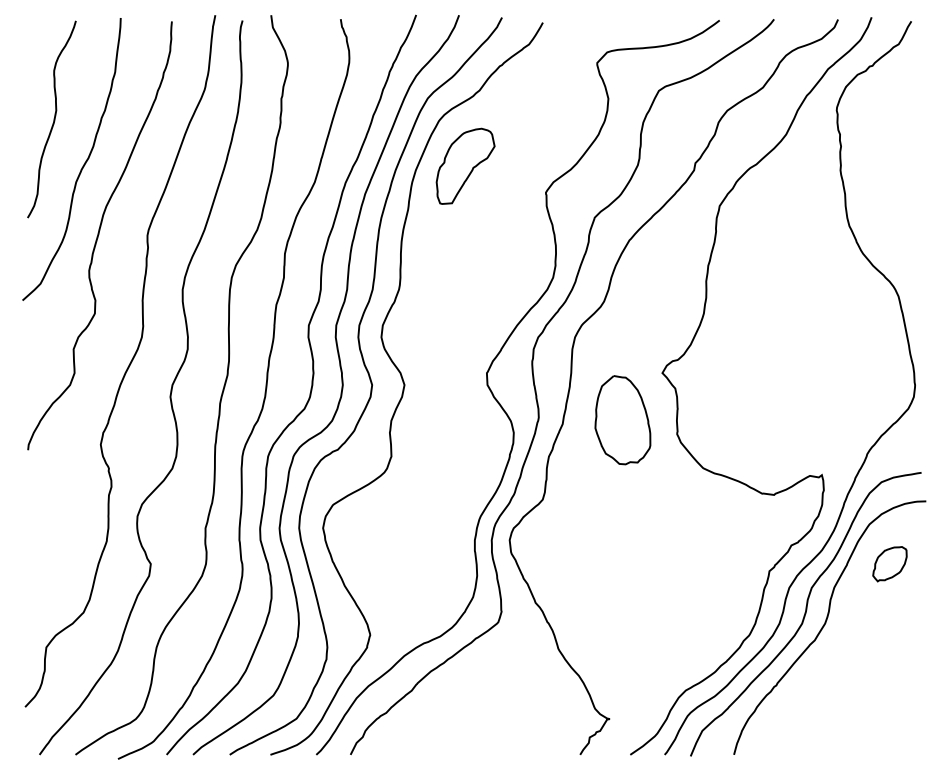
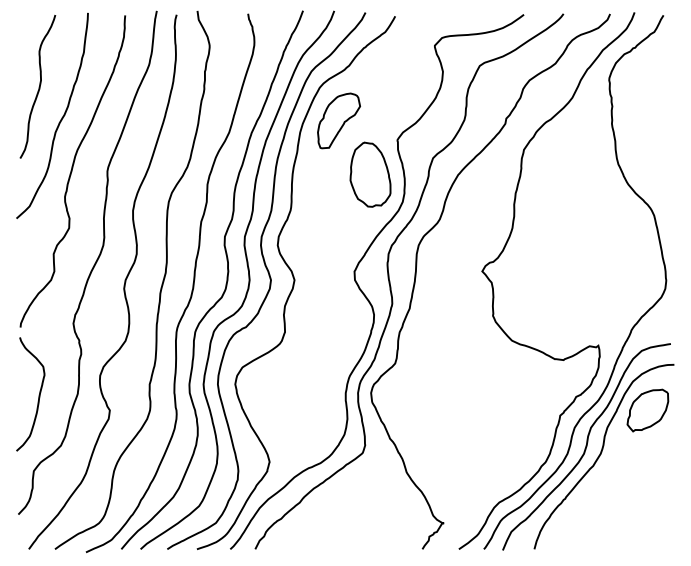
part: (622, 419) -> (370, 174), moved
curve: (52, 543) -> (38, 395), added
part: (889, 564) -> (647, 410), size x1.67

